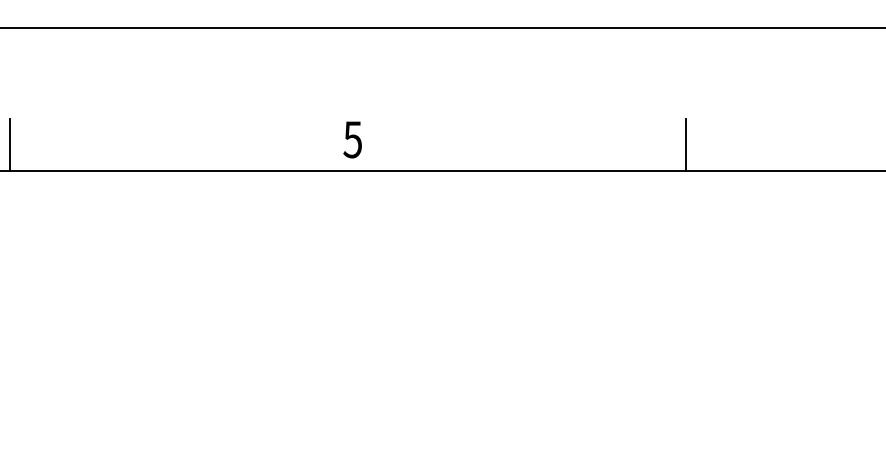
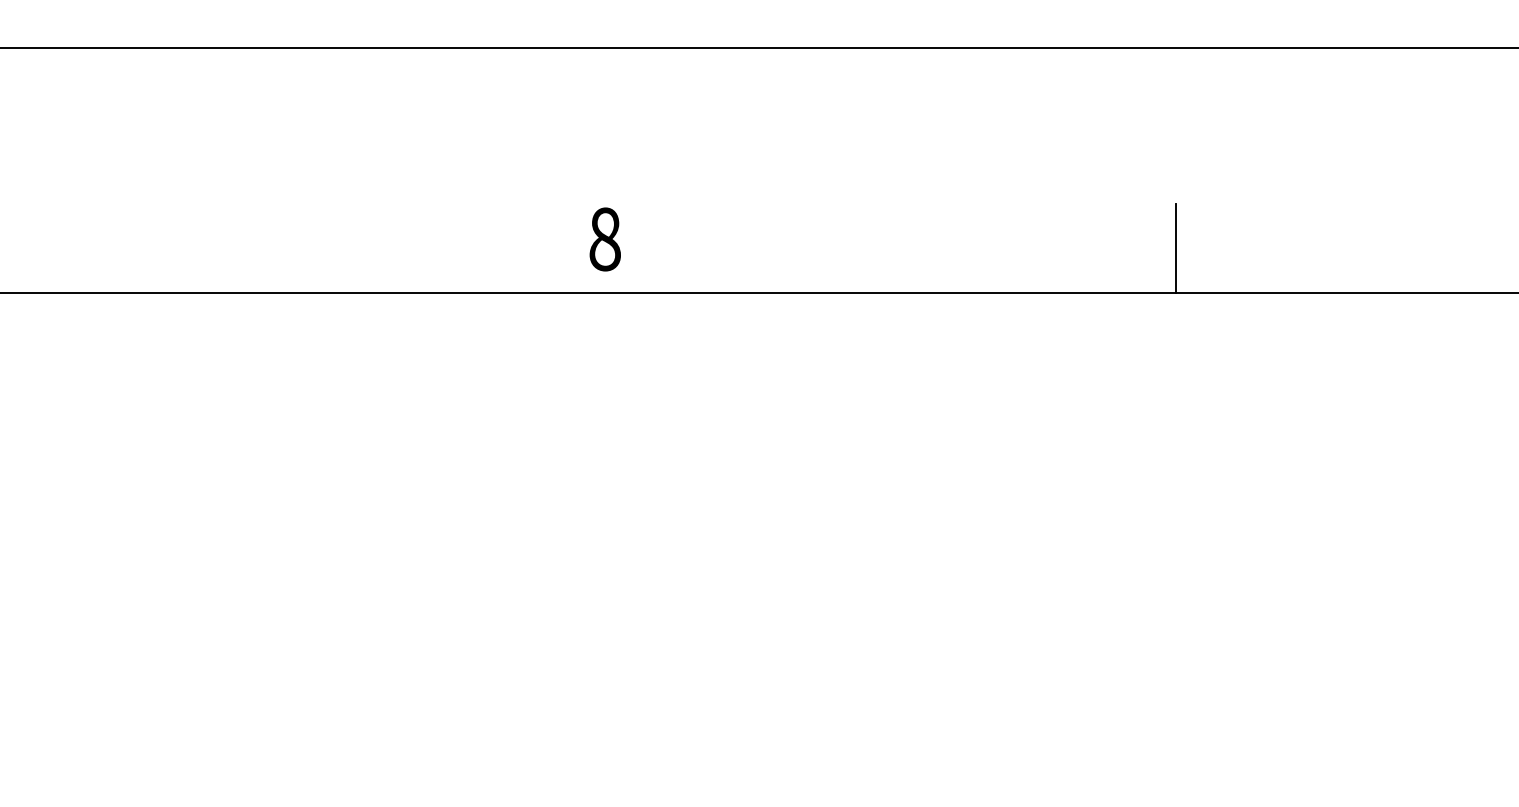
text: (352, 139) -> (604, 238), 5 -> 8
line: (9, 144) -> (16, 247), removed

